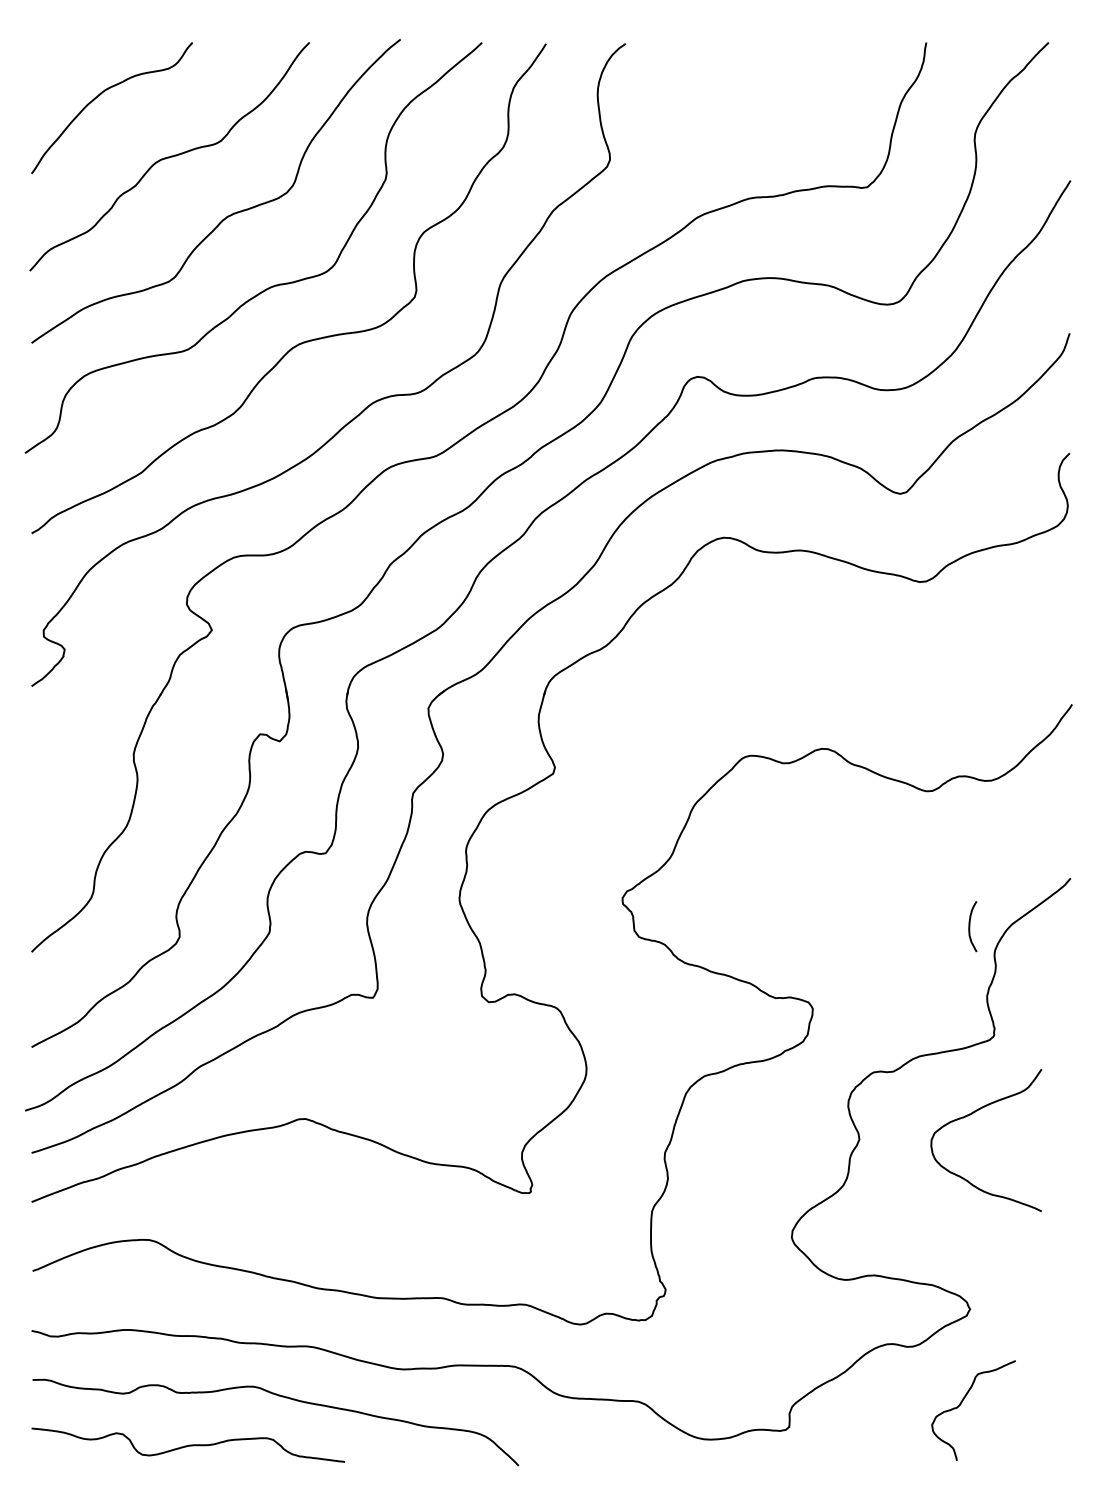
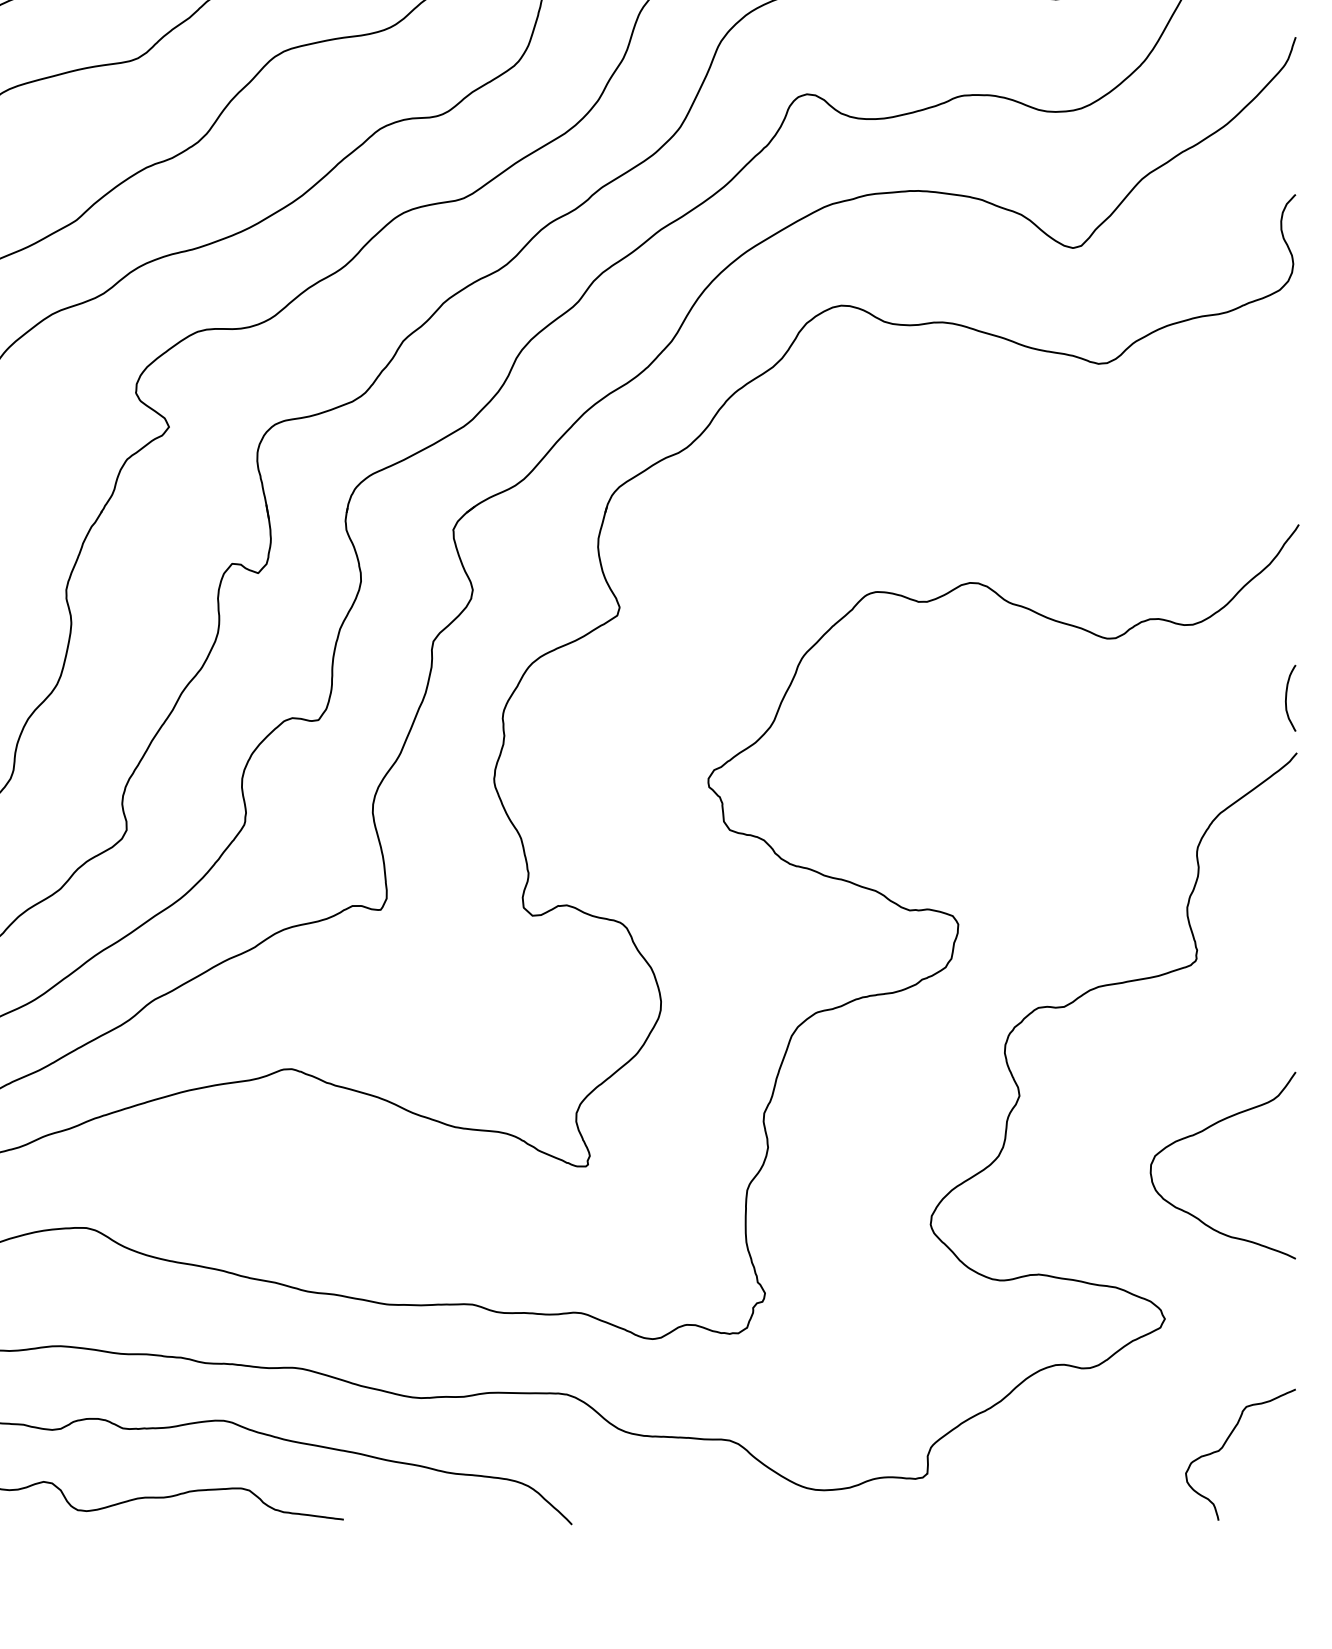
curve: (970, 926) -> (1287, 698), moved
curve: (972, 1114) -> (1204, 1131), moved
curve: (961, 1404) -> (1224, 1446), moved

